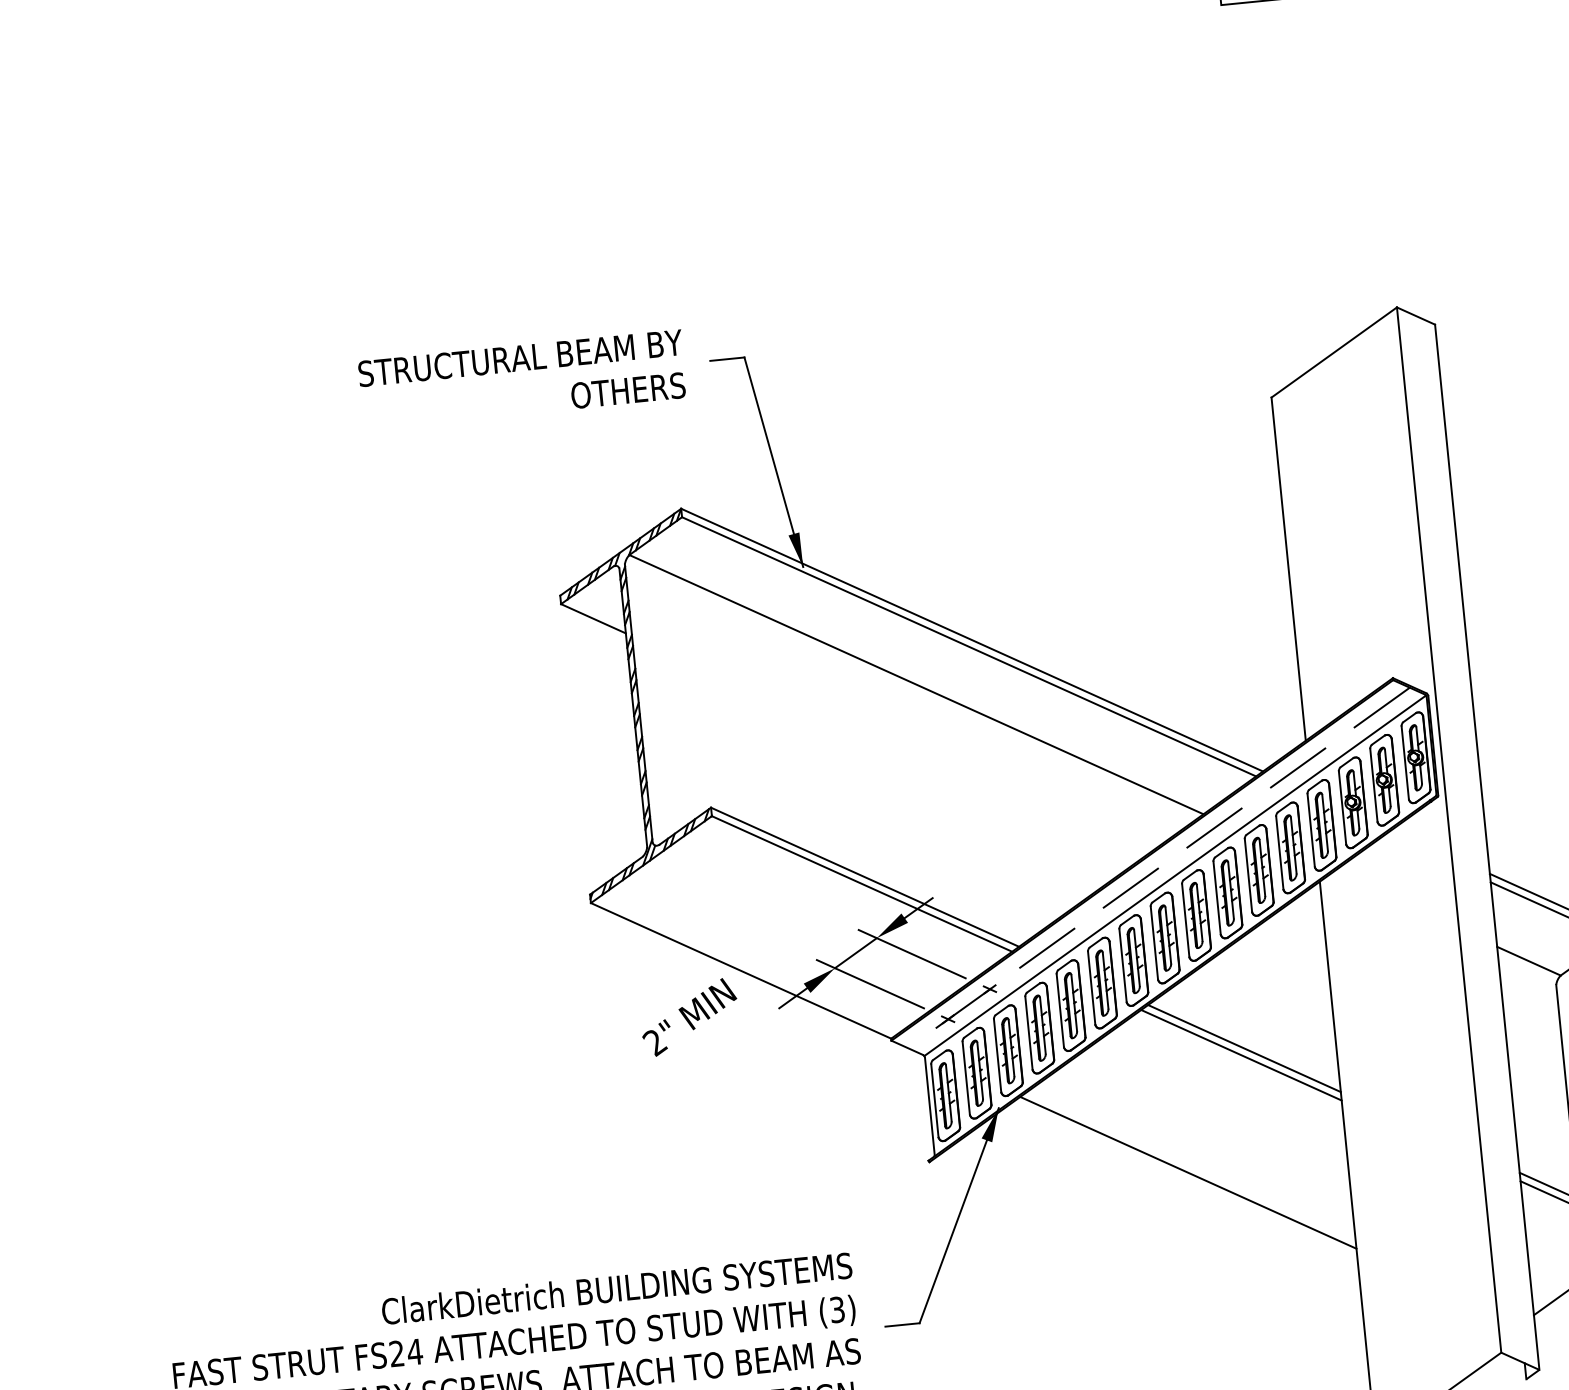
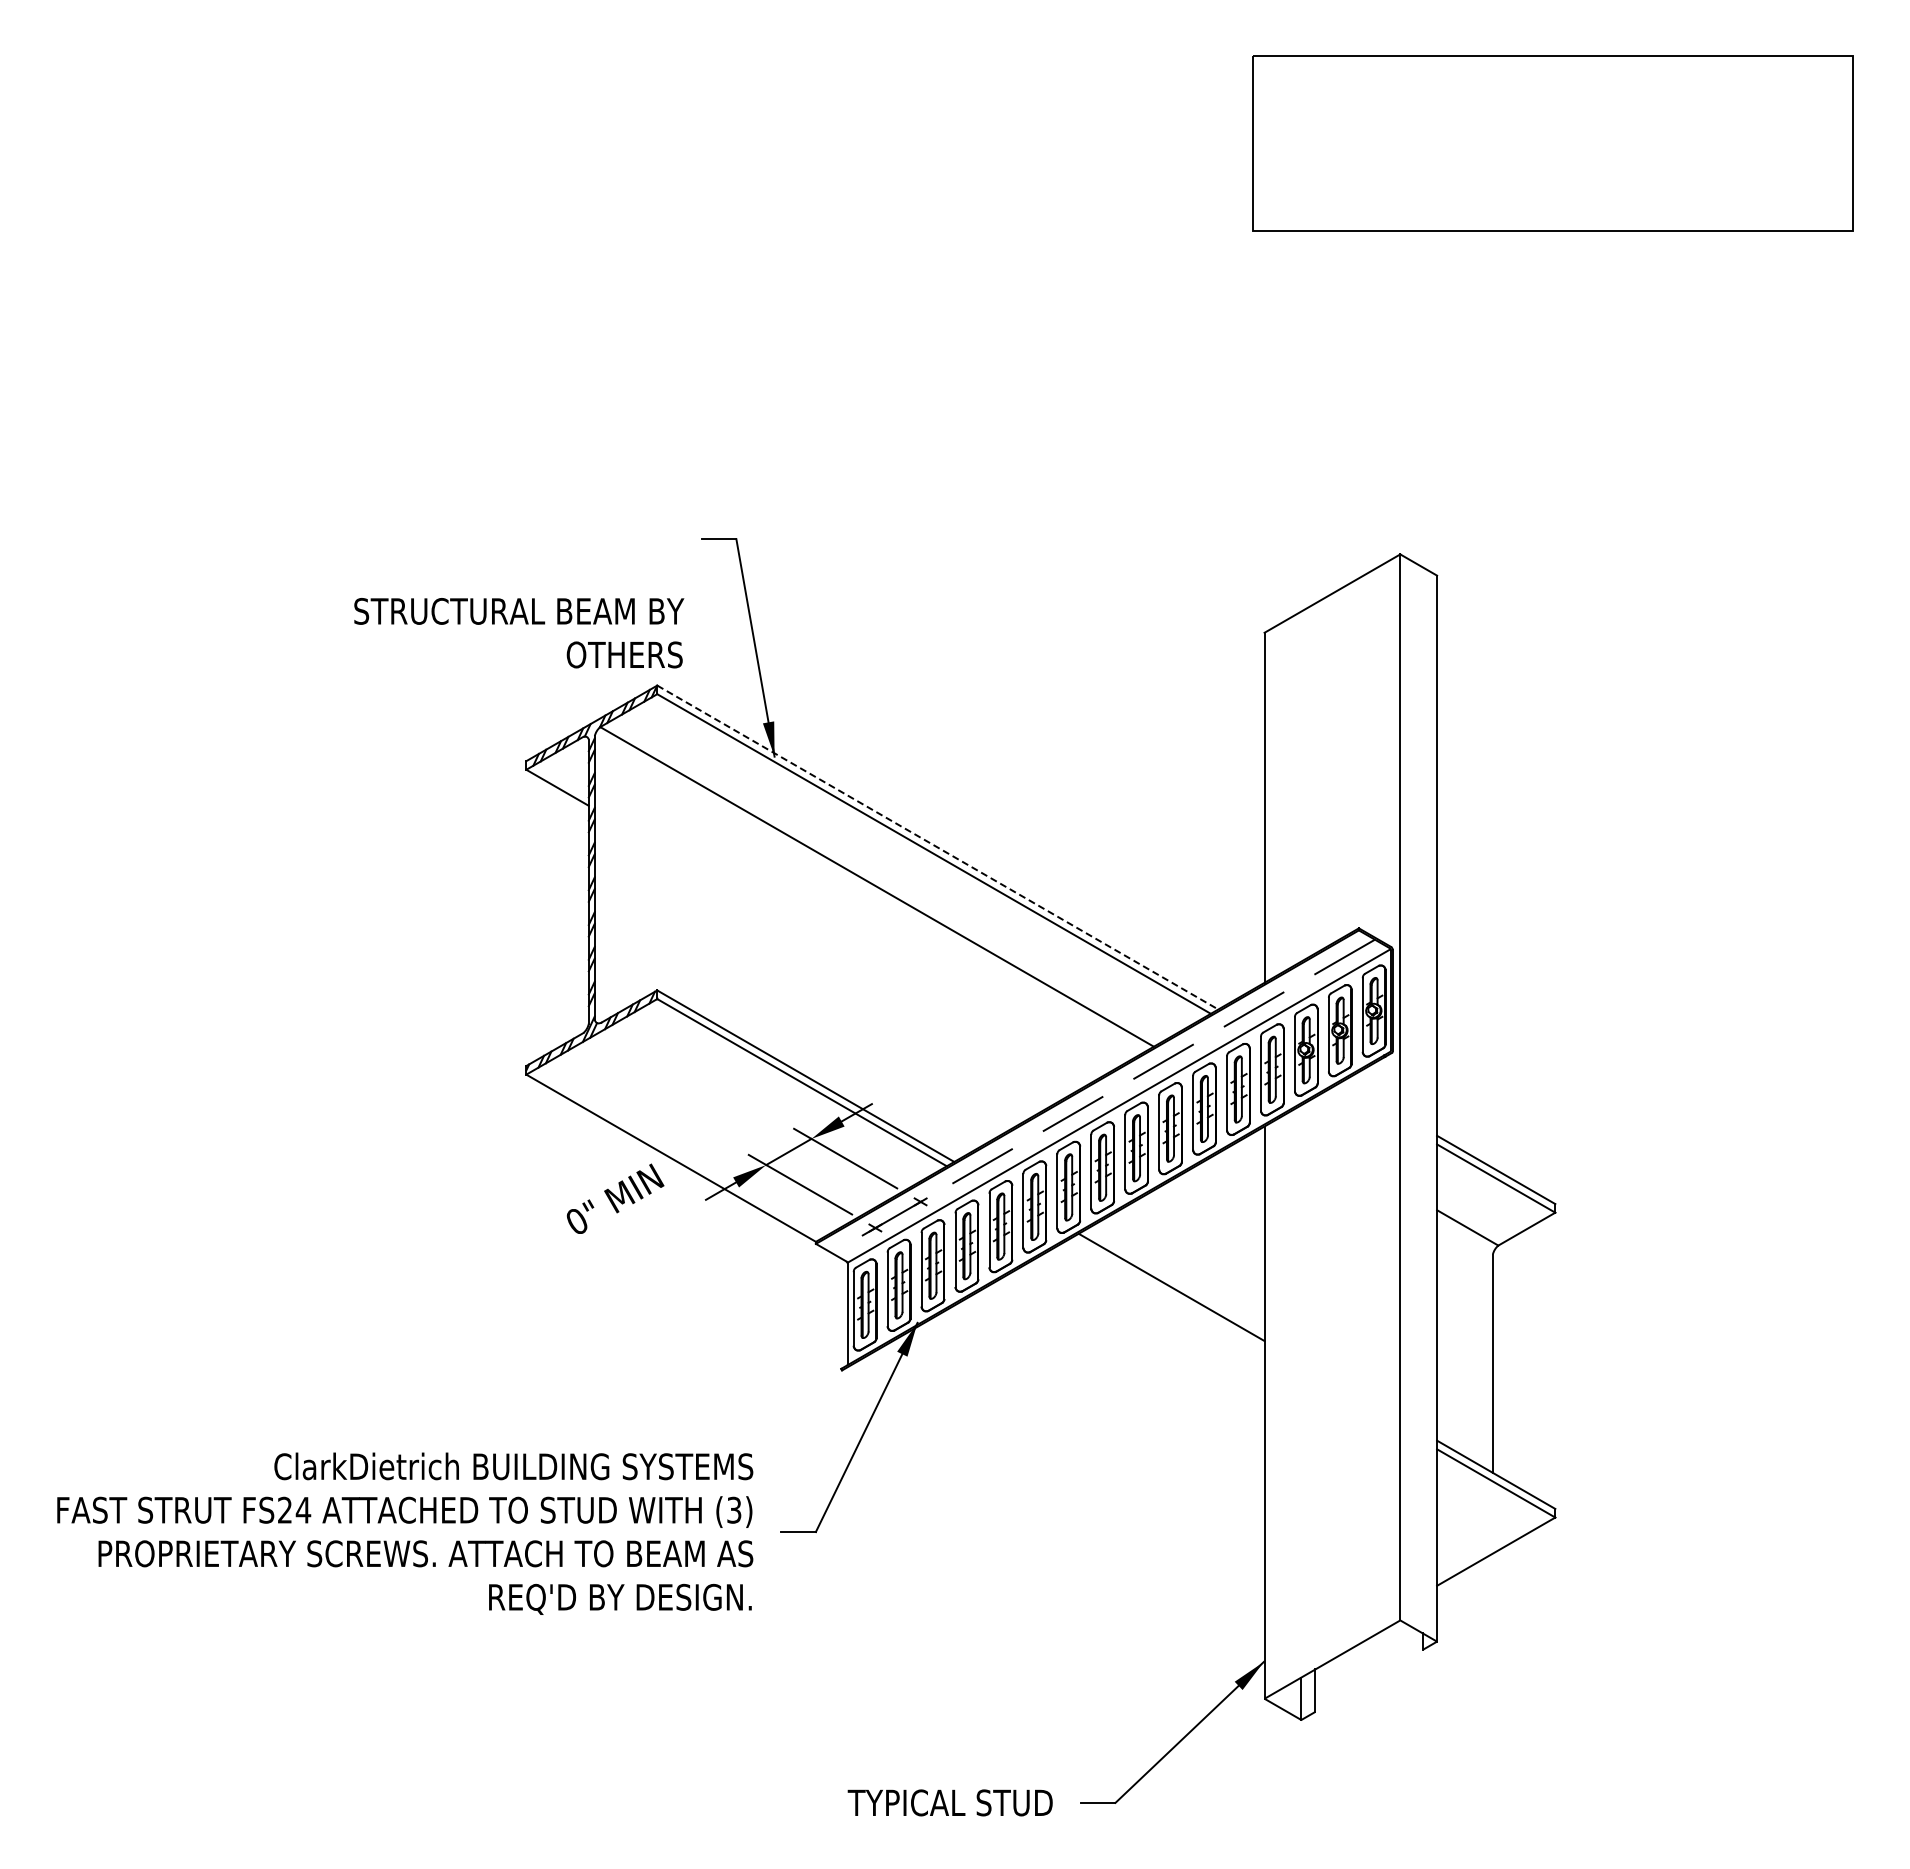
text: (523, 379) -> (519, 633), moved
line: (971, 640) -> (937, 847), solid -> dashed
text: (654, 1043) -> (576, 1222), 2" -> 0"
line: (1241, 1054) -> (1167, 1293), removed
line: (1188, 1172) -> (1102, 1406), removed

